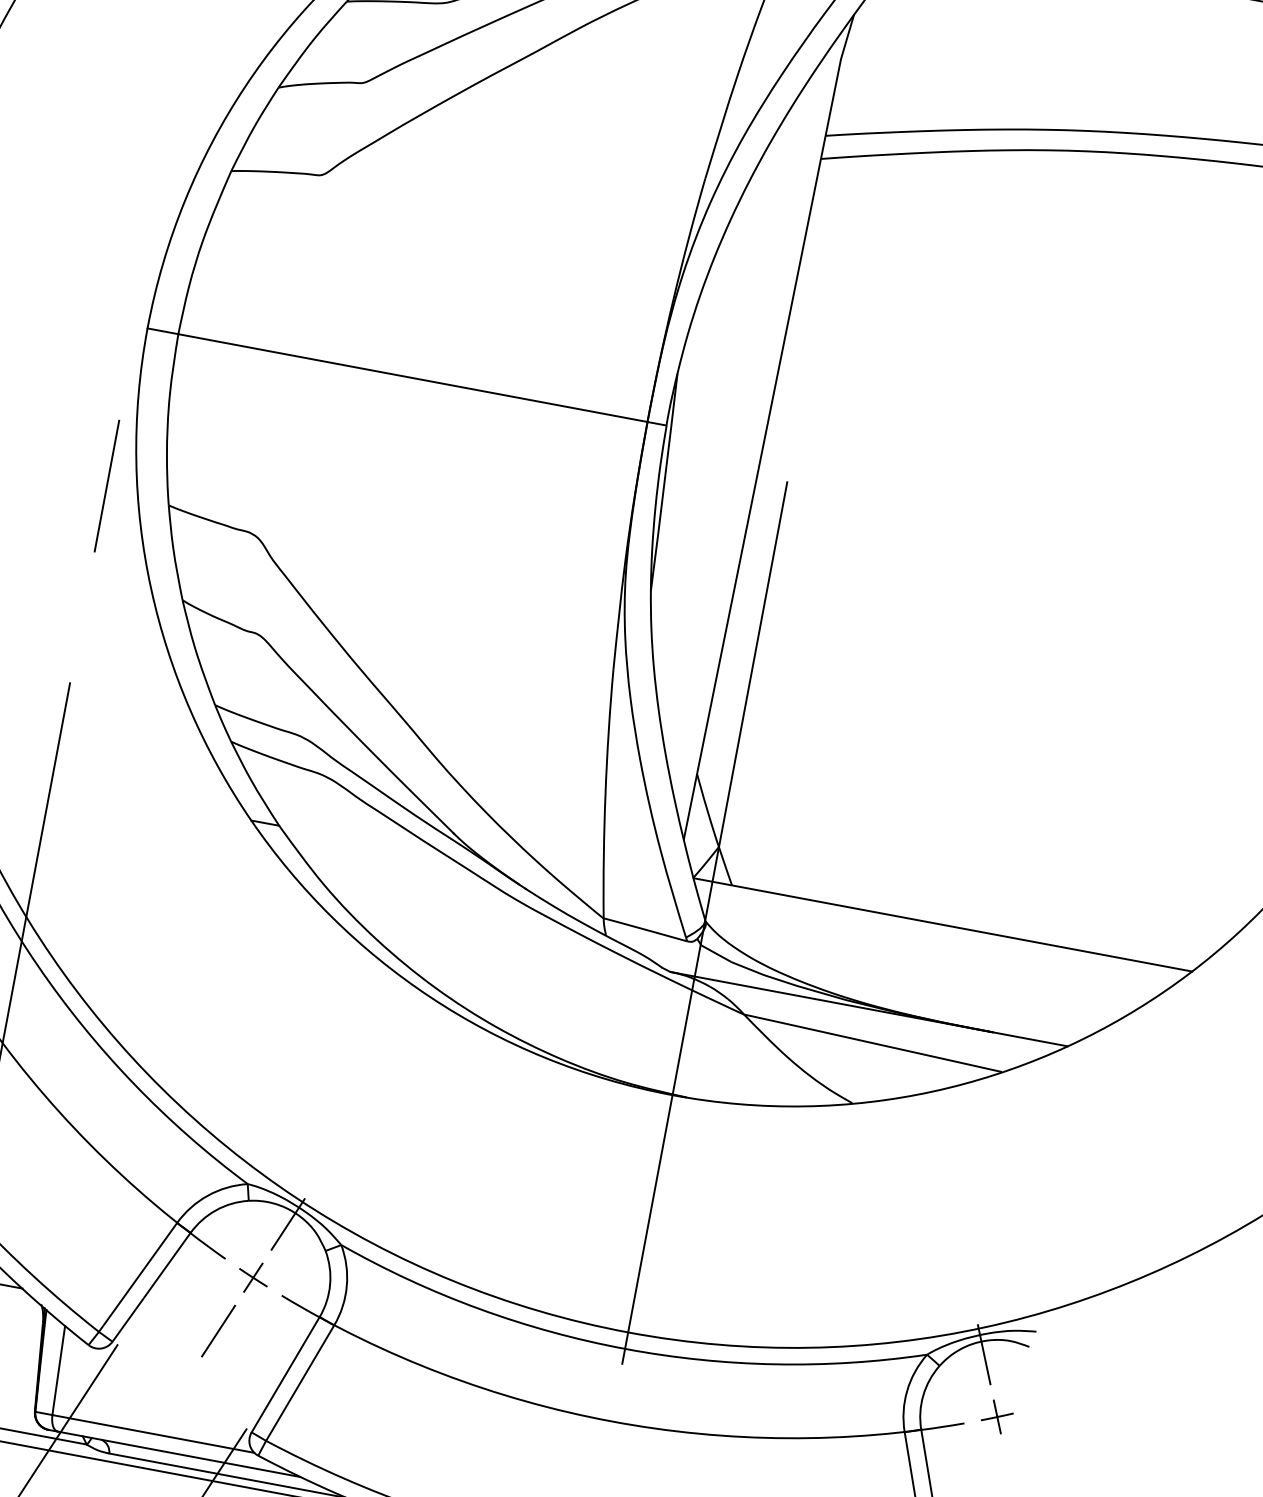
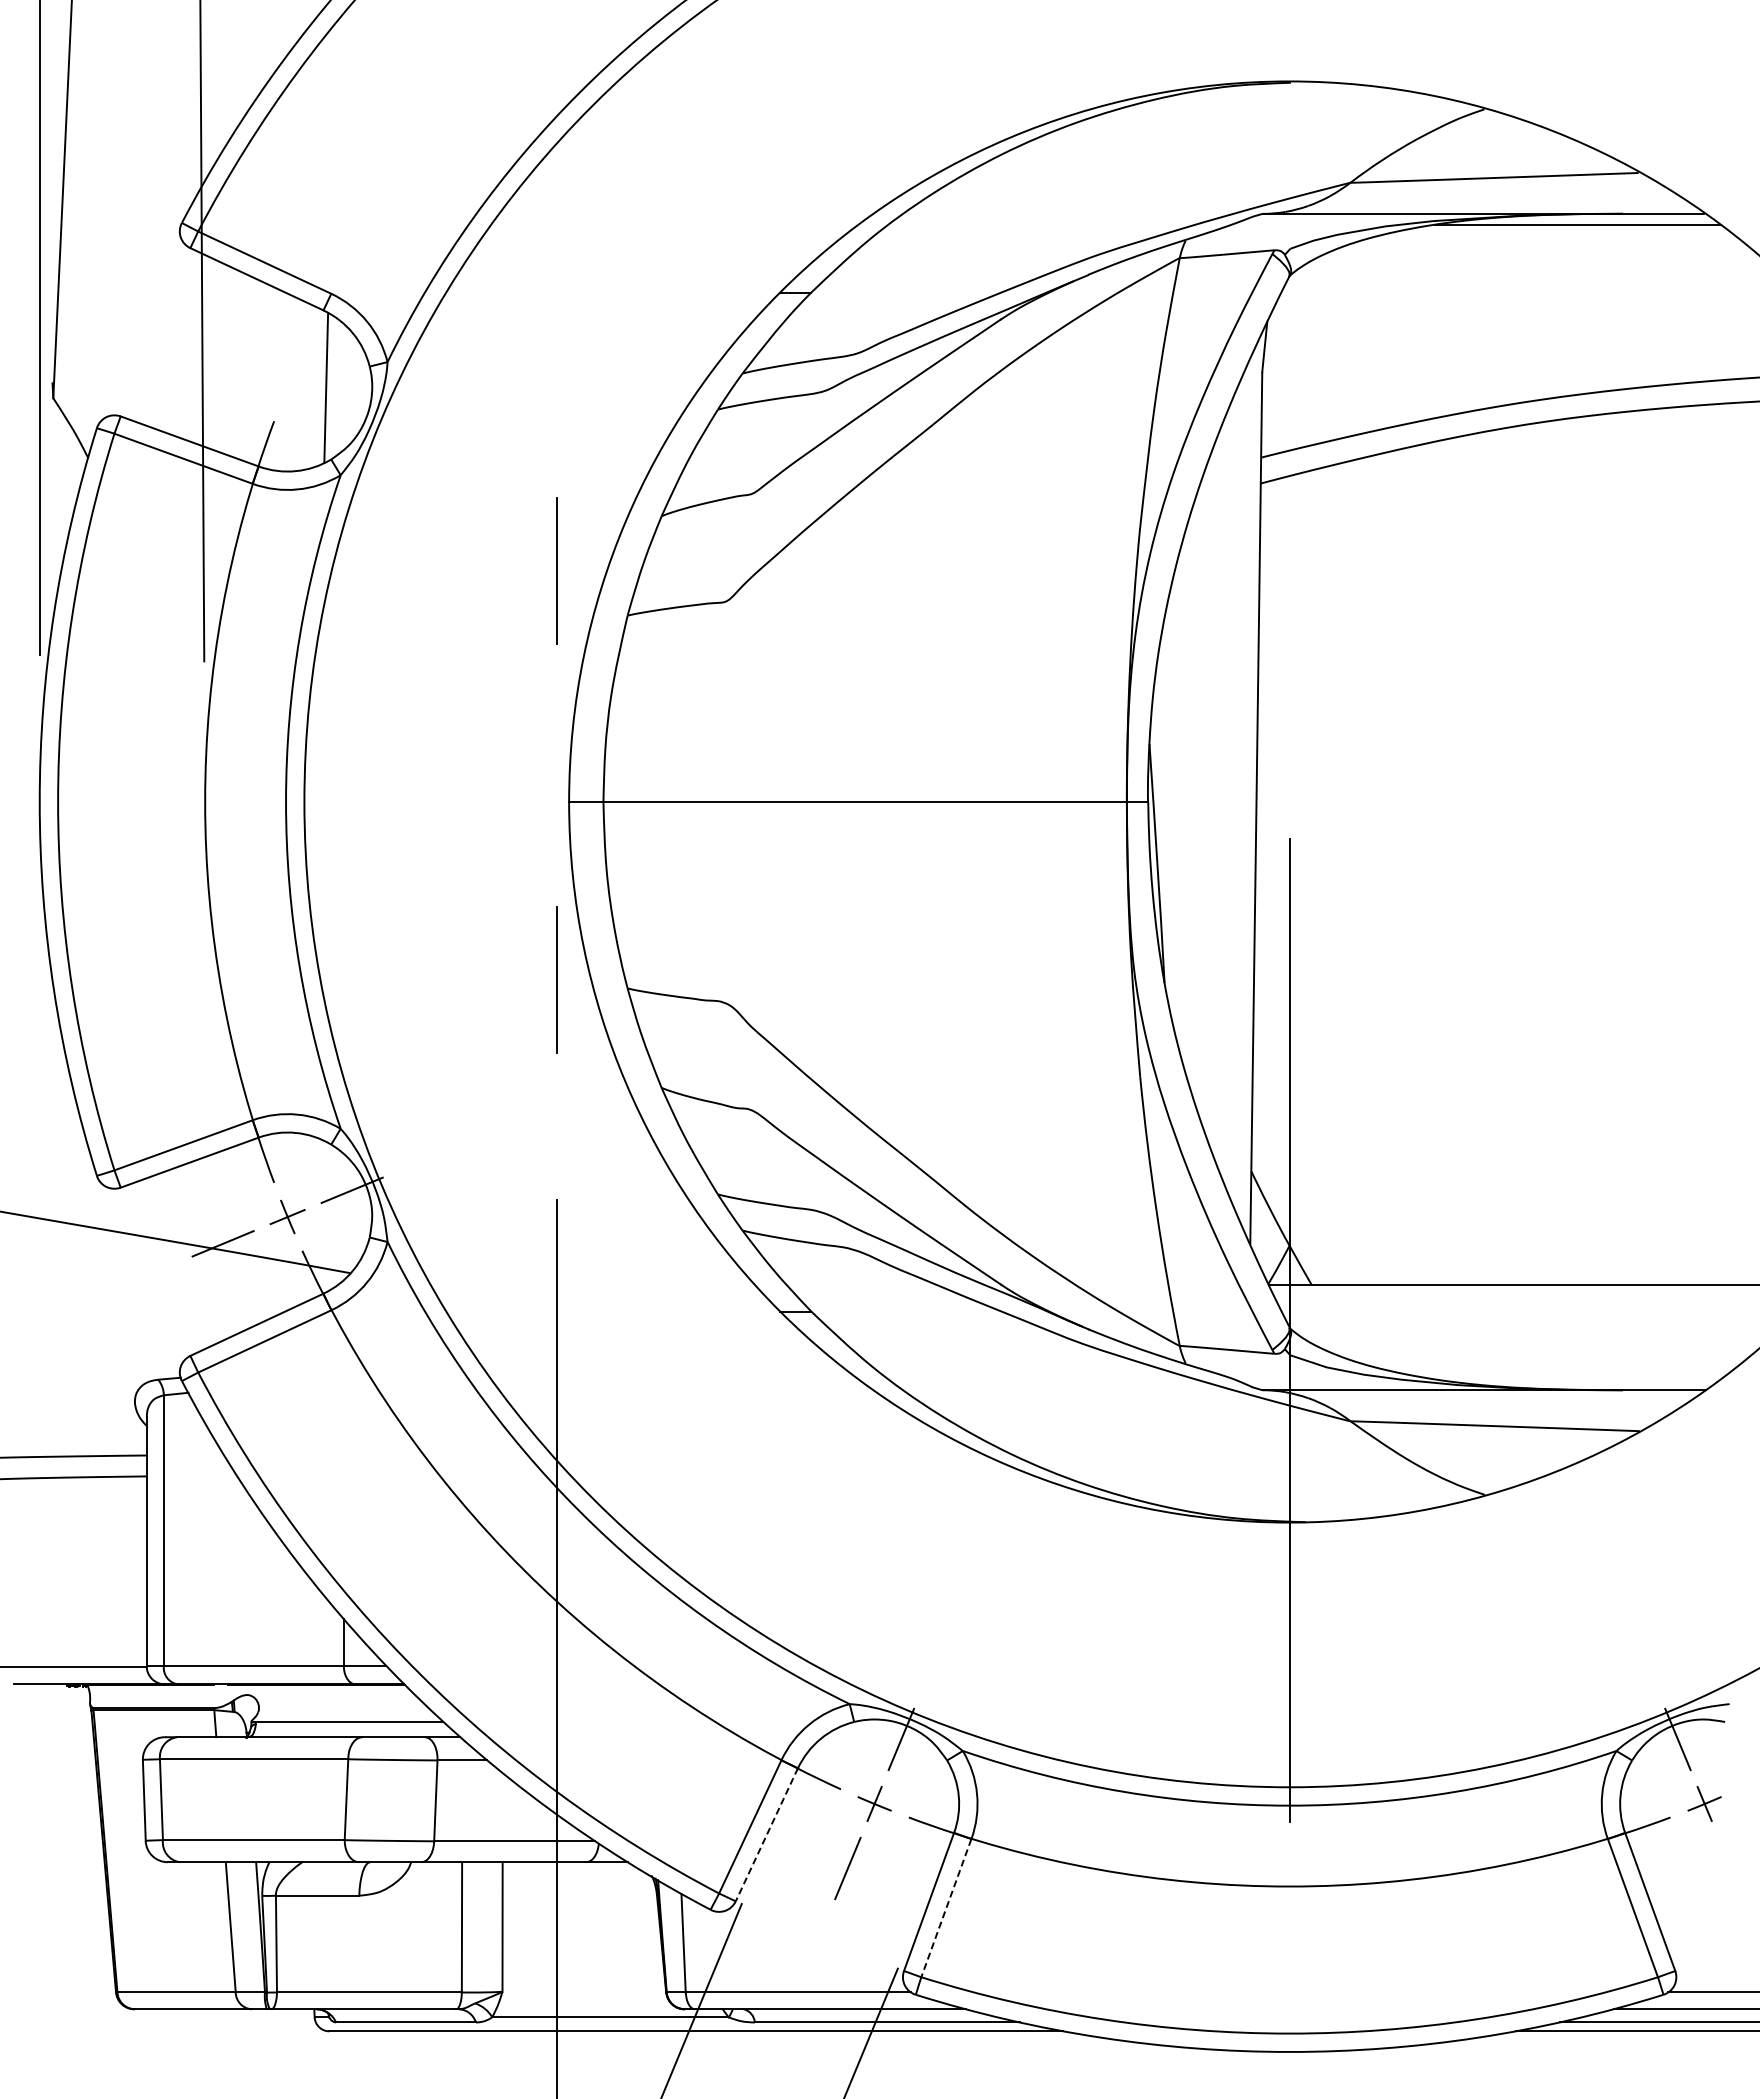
line: (175, 118) -> (556, 570), added
line: (151, 1287) -> (766, 1835), solid -> dashed
line: (300, 1383) -> (946, 1908), solid -> dashed

